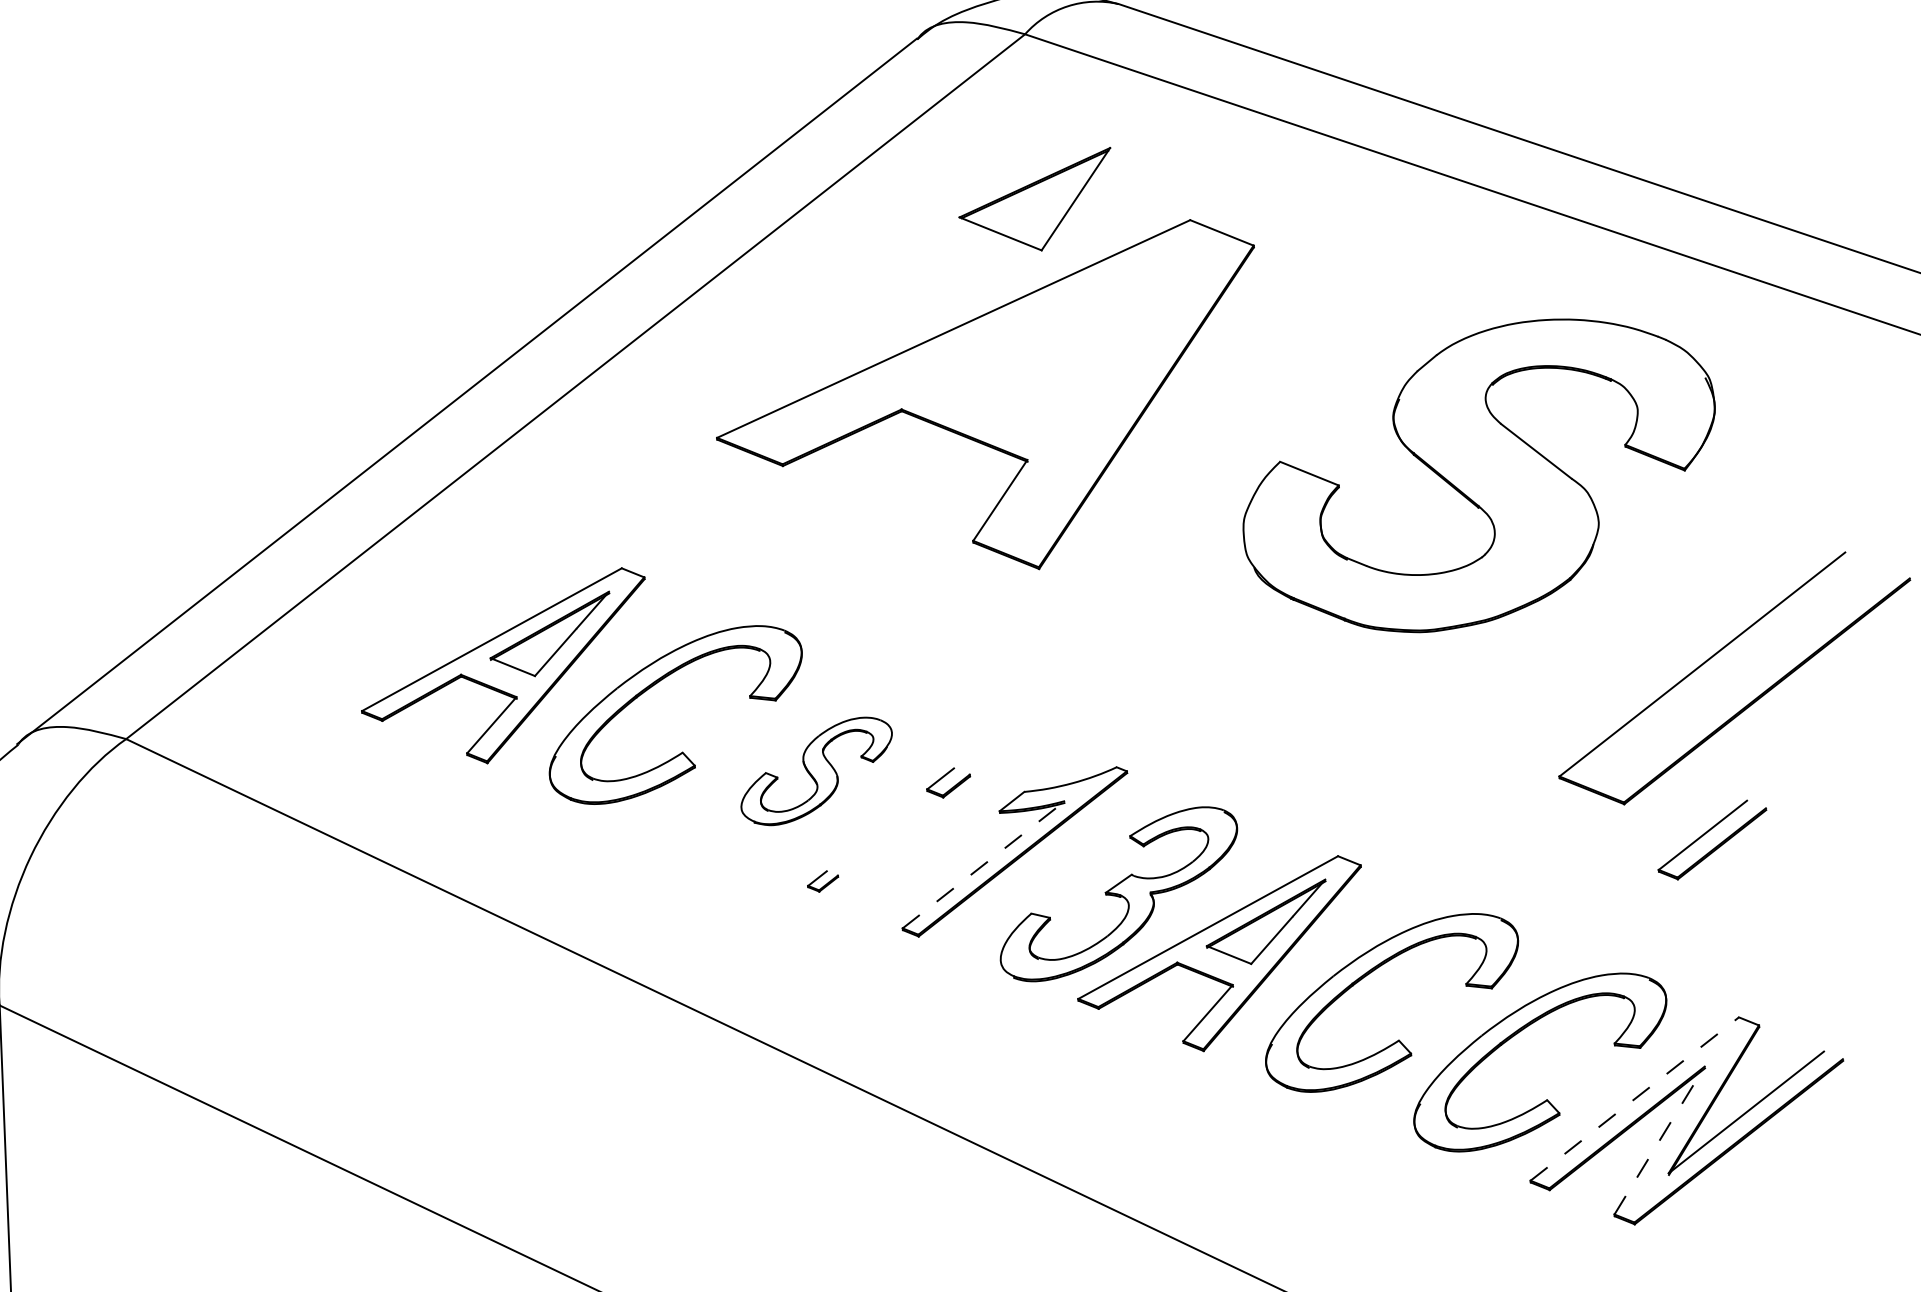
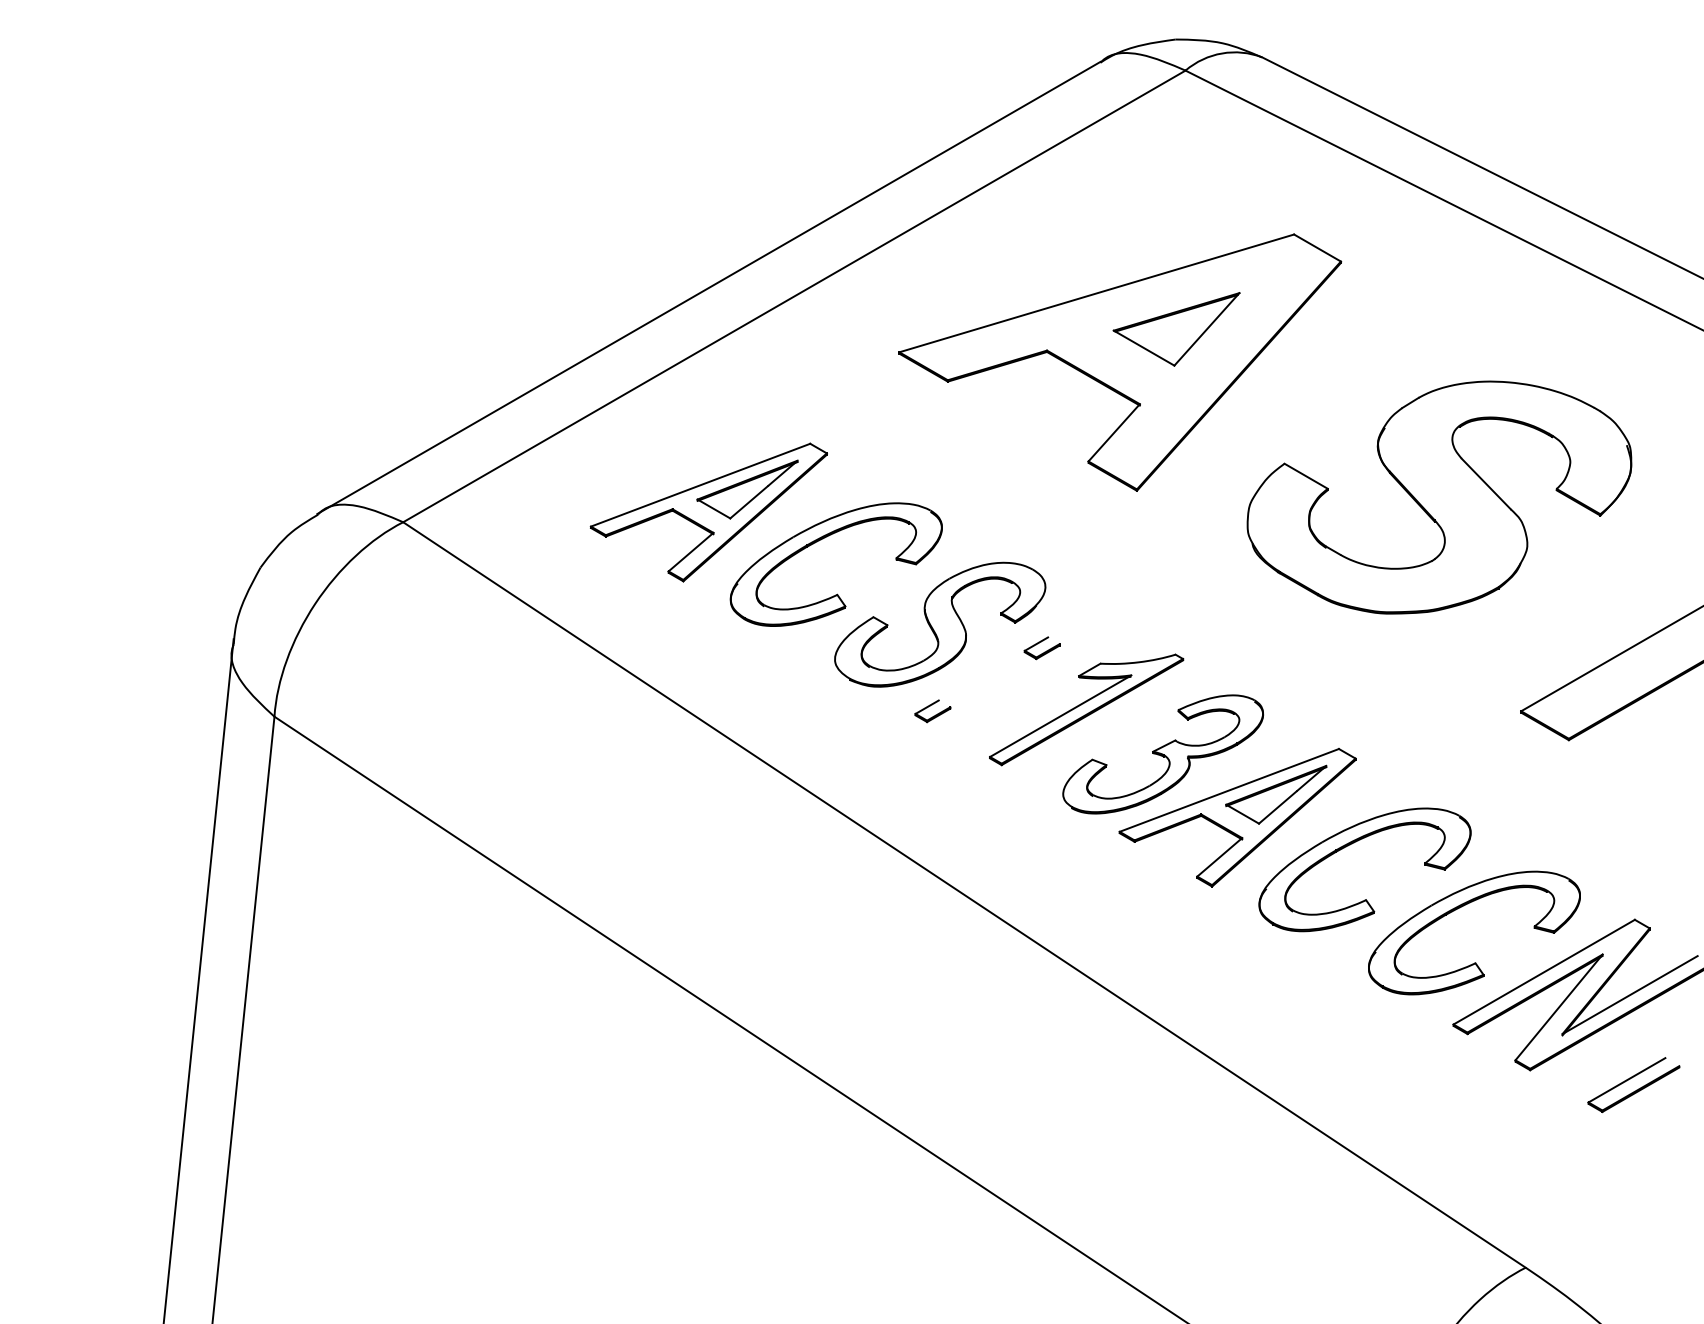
part: (1037, 204) -> (1176, 329), moved
part: (1480, 476) -> (1439, 497), moved
part: (817, 771) -> (940, 624), size x1.67
part: (1712, 840) -> (1633, 1085), moved
line: (983, 865) -> (1060, 716), dashed -> solid
part: (822, 881) -> (932, 711), size x1.43
line: (1635, 1099) -> (1544, 972), dashed -> solid
line: (1660, 1140) -> (1559, 1007), dashed -> solid

